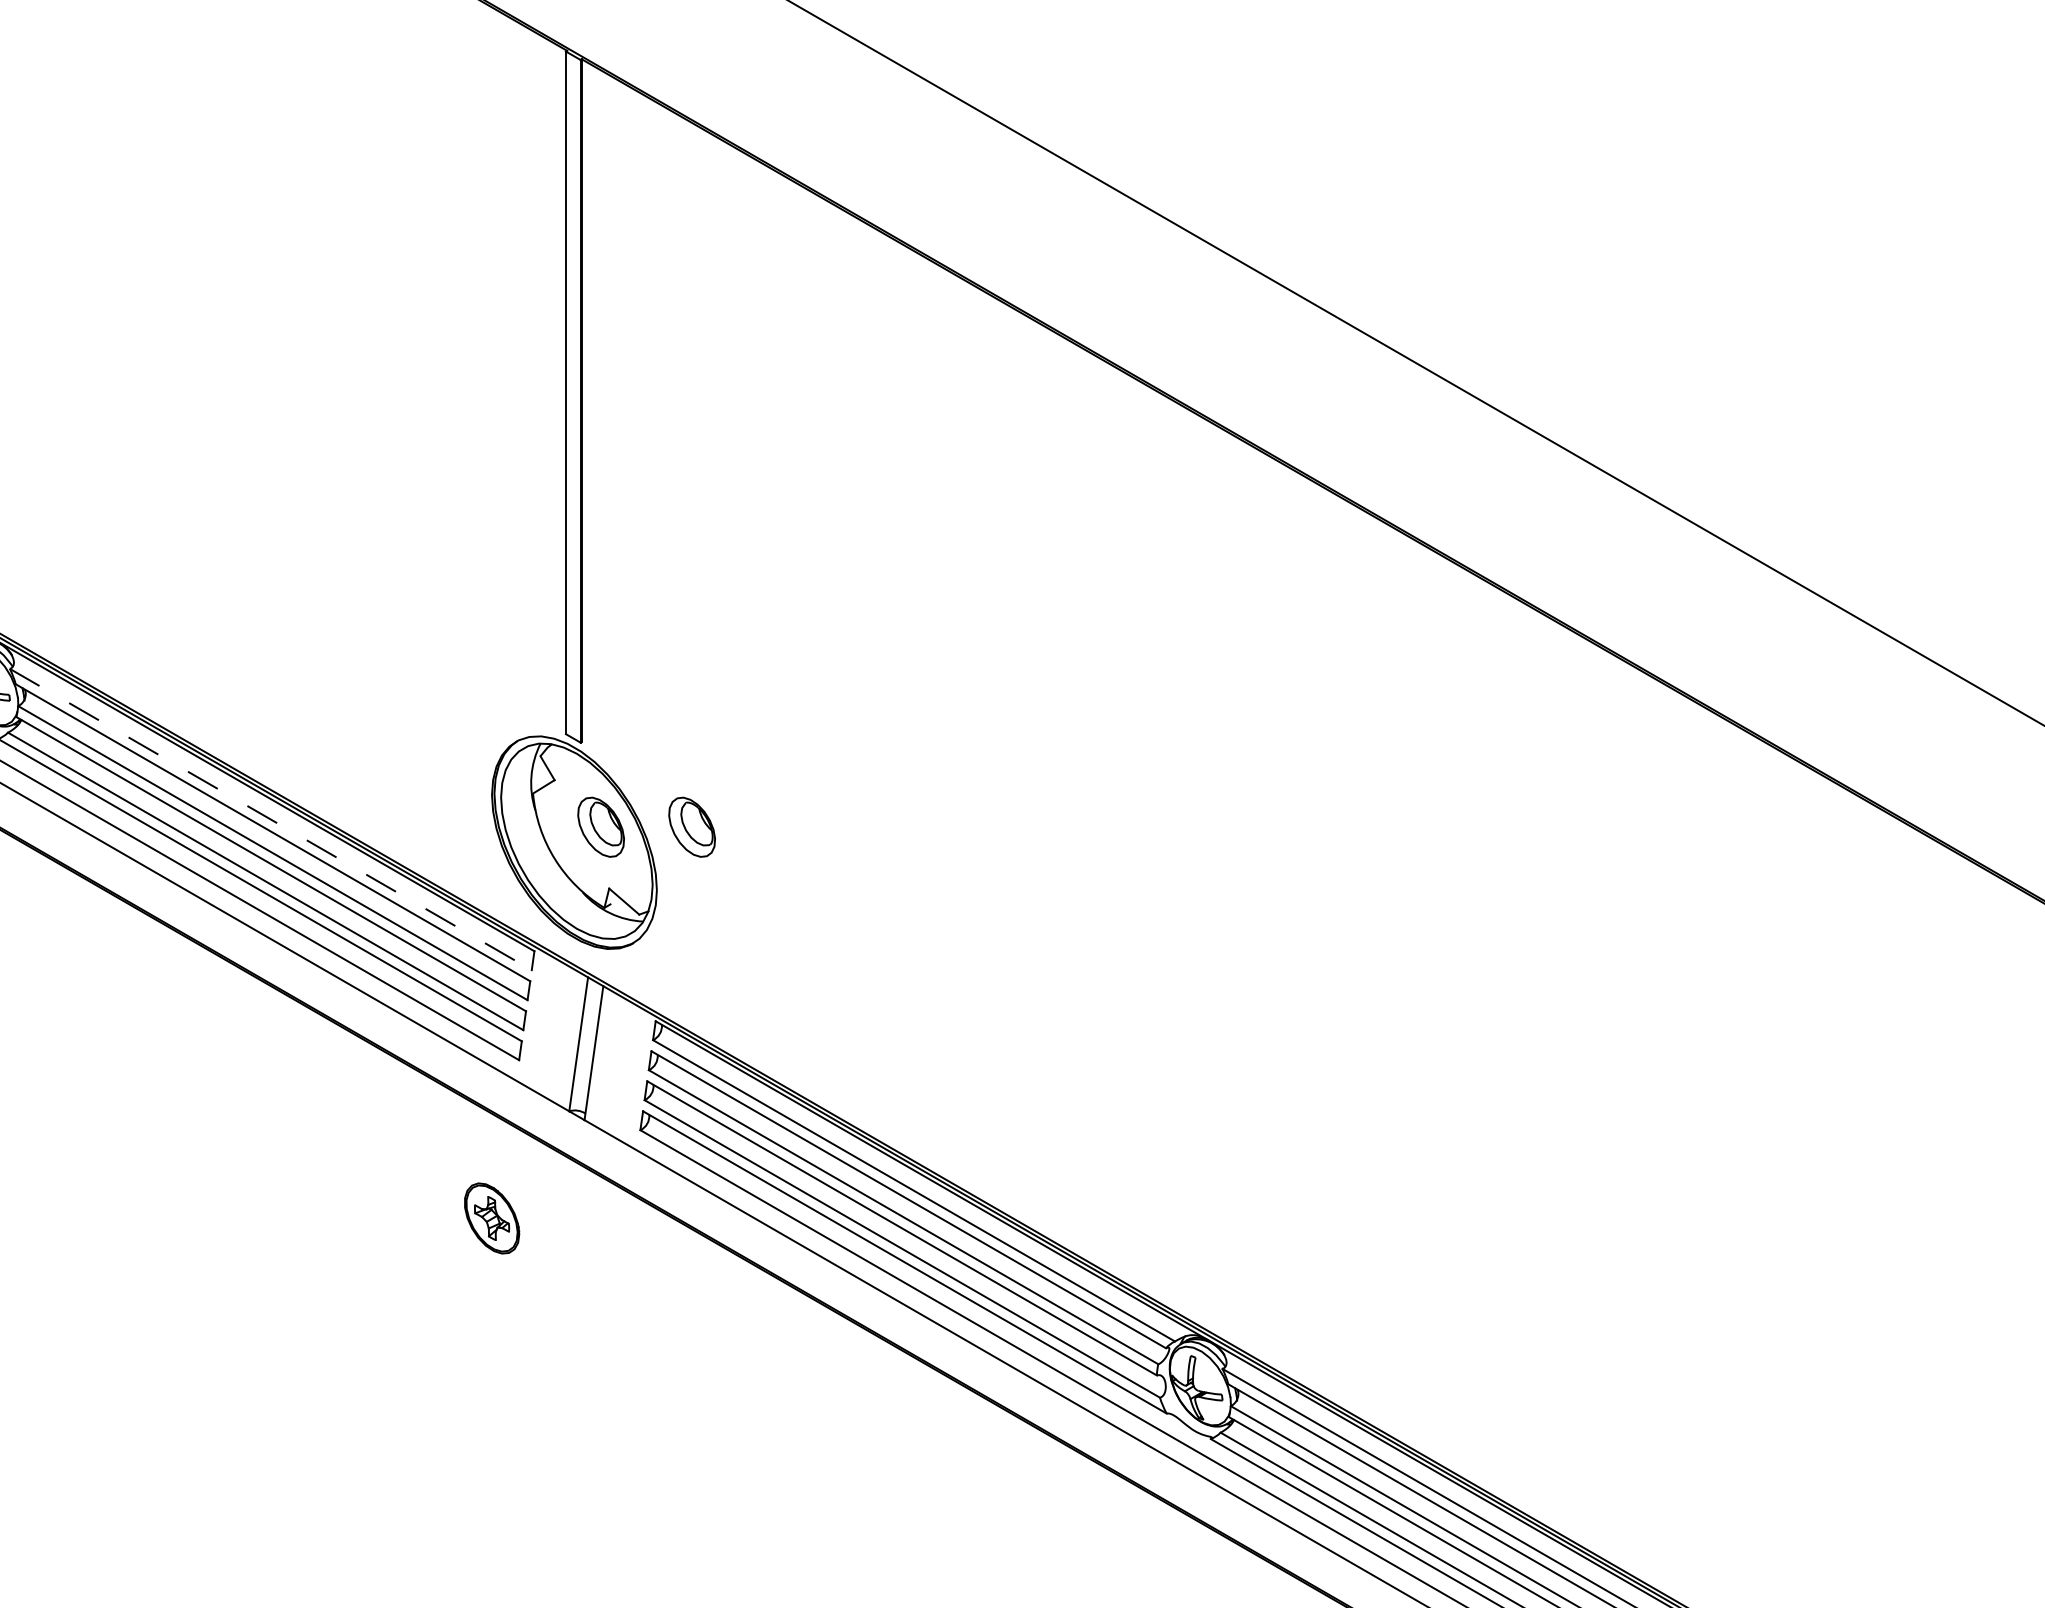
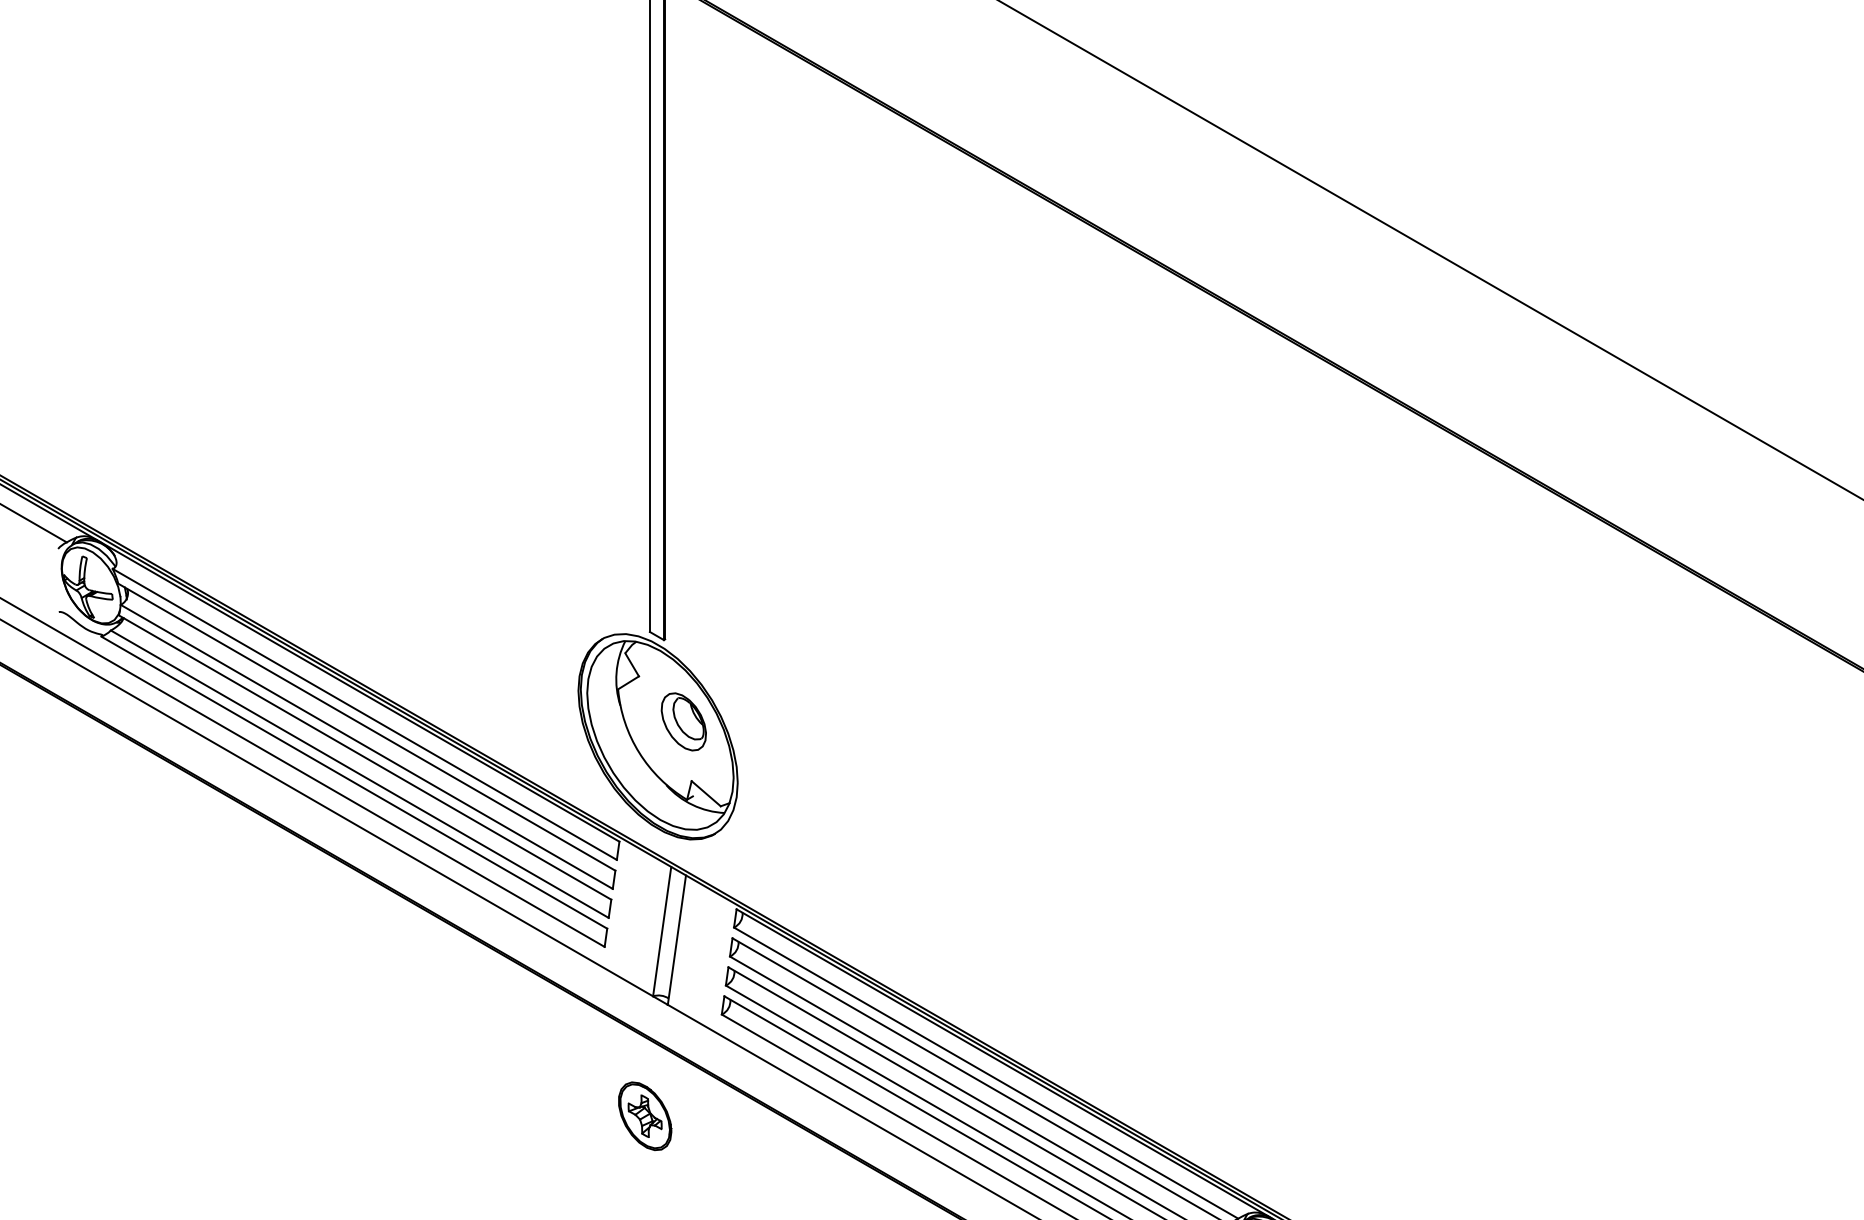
line: (271, 819) -> (365, 714), dashed -> solid
part: (691, 826) -> (771, 721), removed
part: (492, 1218) -> (645, 1116), moved

